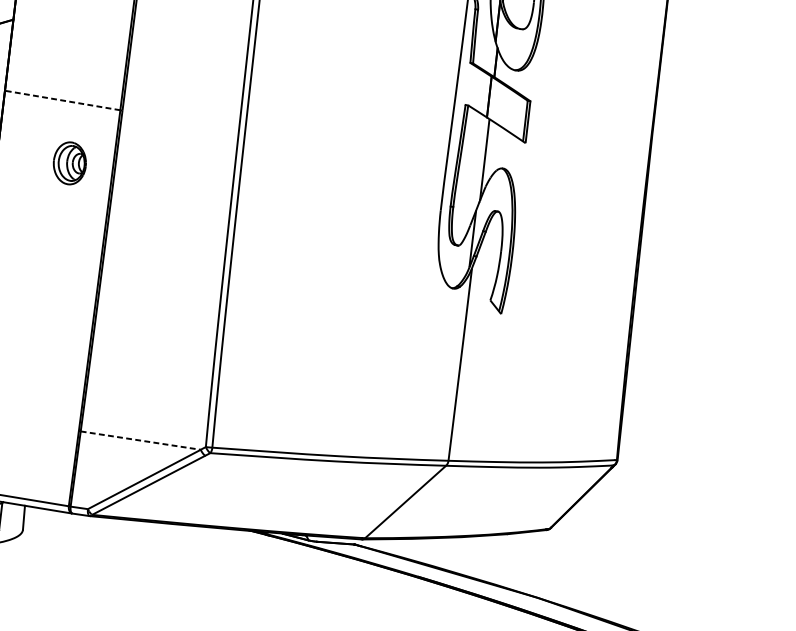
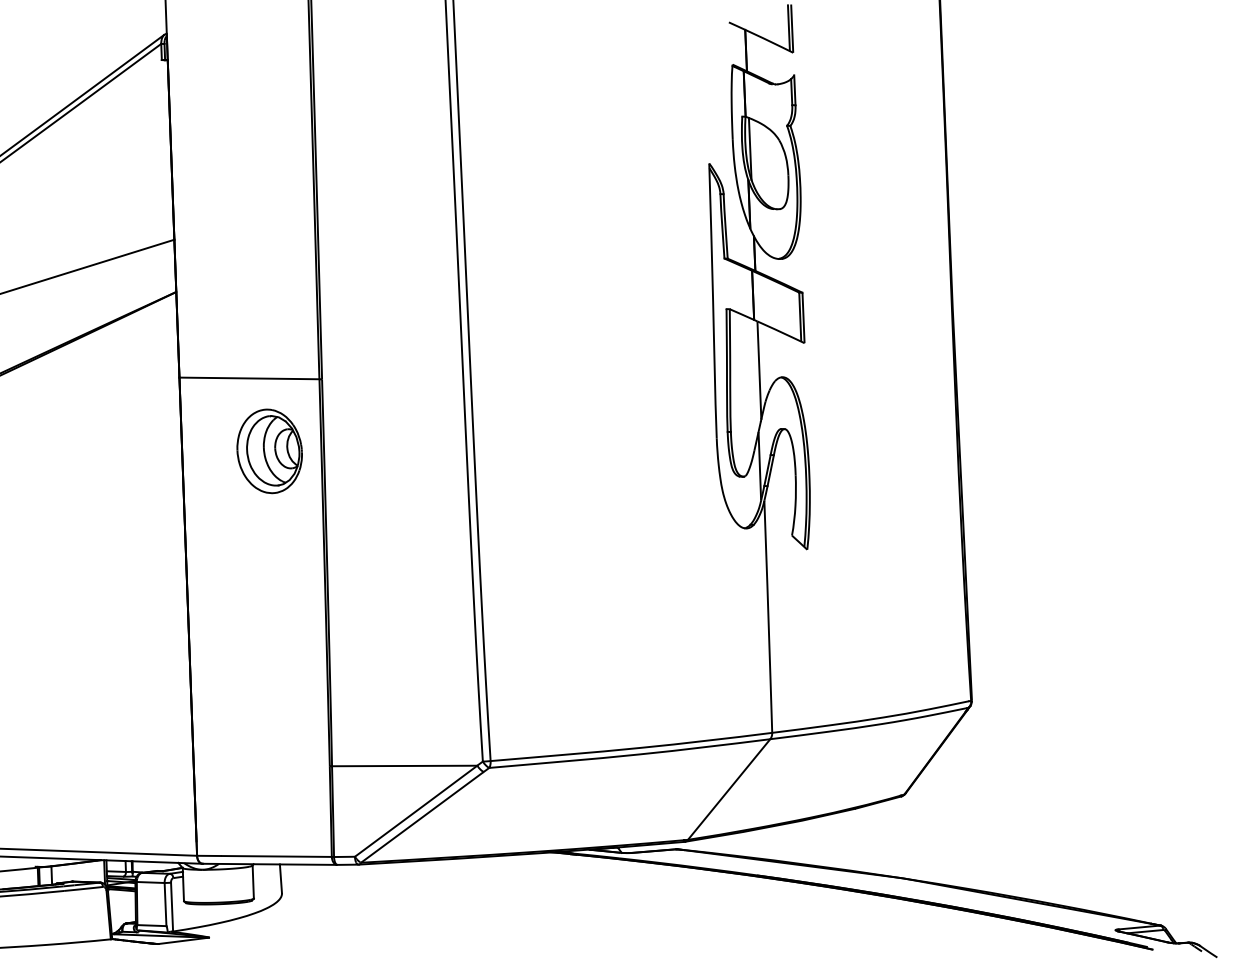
line: (61, 100) -> (248, 378), dashed -> solid
part: (69, 163) -> (269, 451), size x1.67
line: (140, 440) -> (404, 765), dashed -> solid

